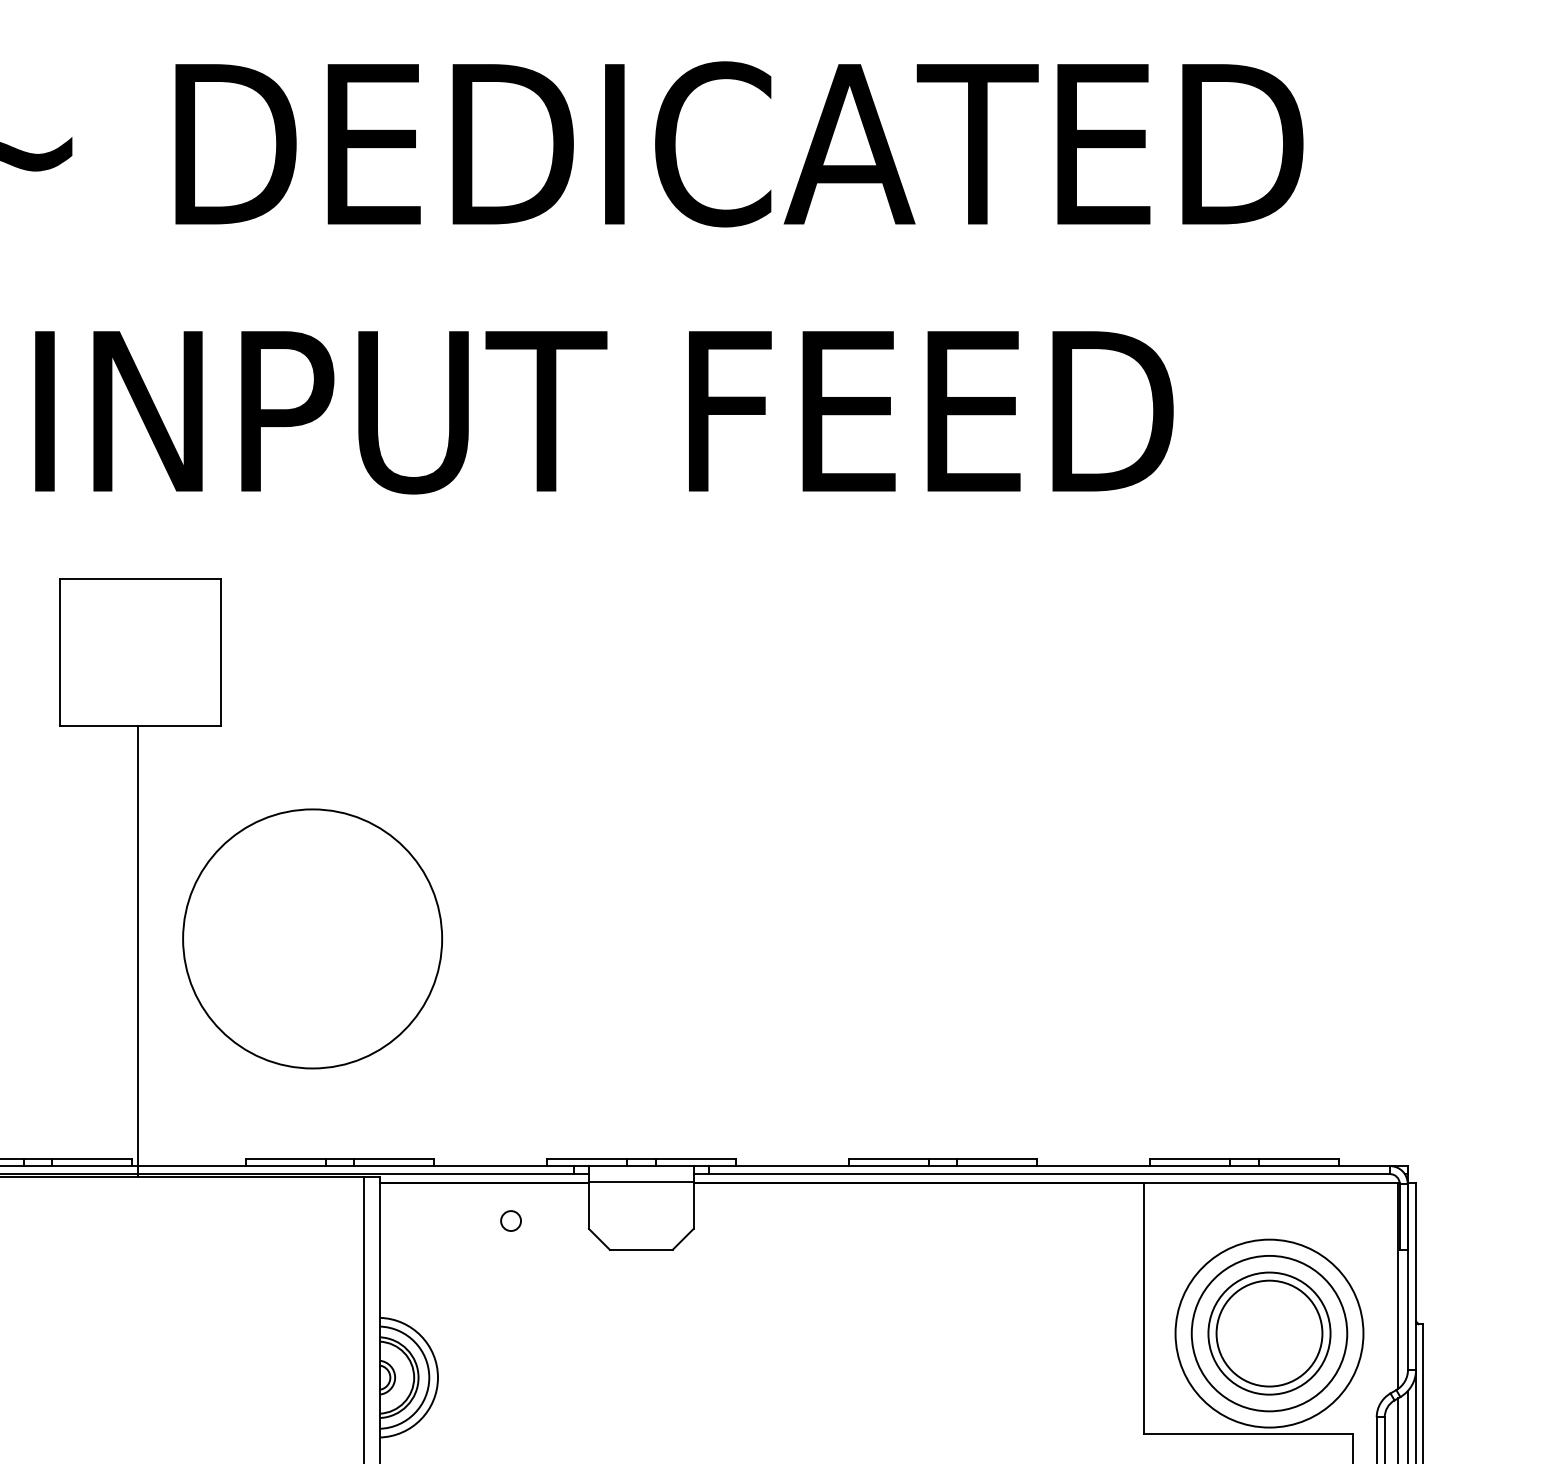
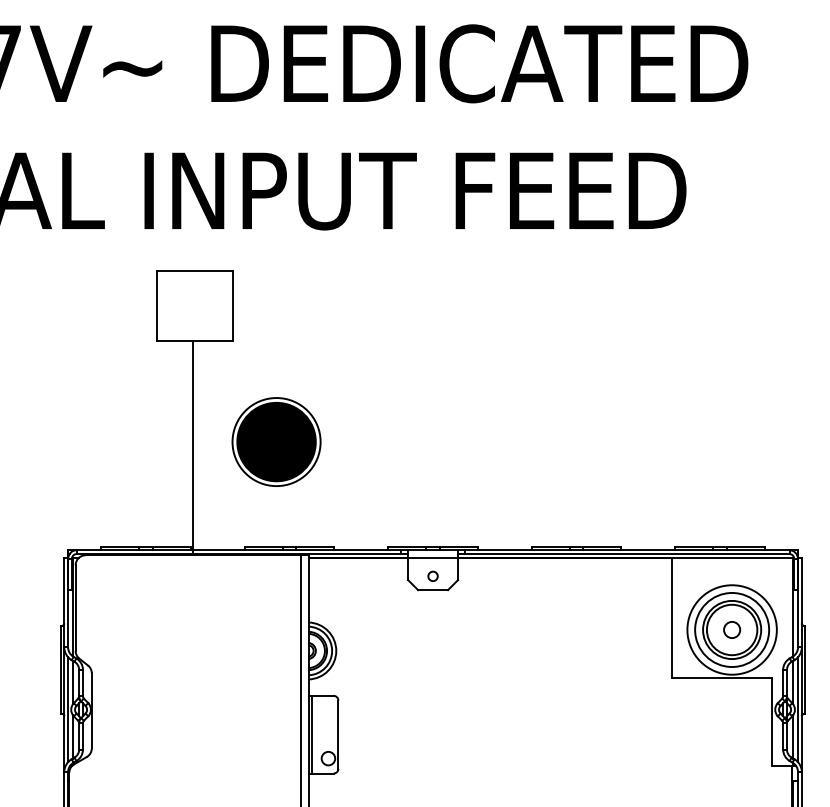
part: (312, 937) -> (276, 441), size x0.71
circle: (509, 1219) -> (432, 575), moved
circle: (1270, 1332) -> (732, 629), added

